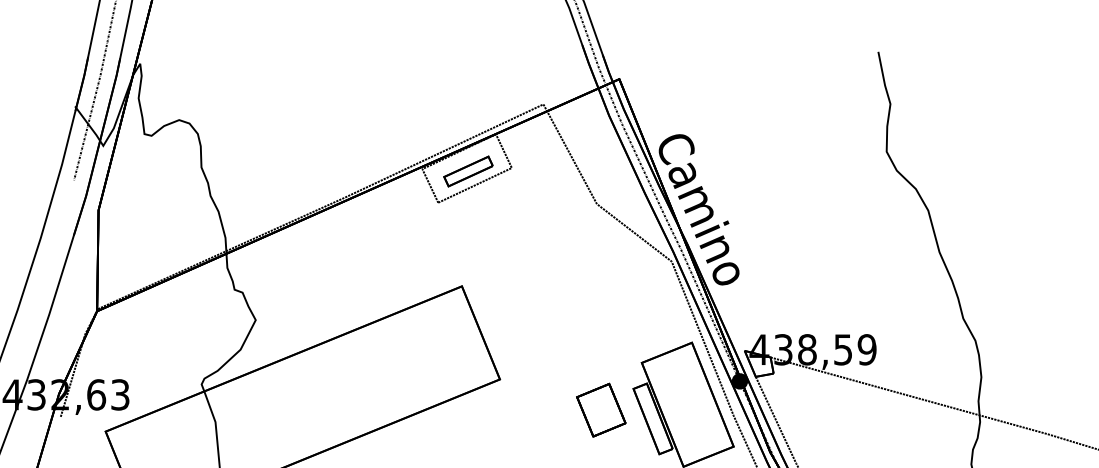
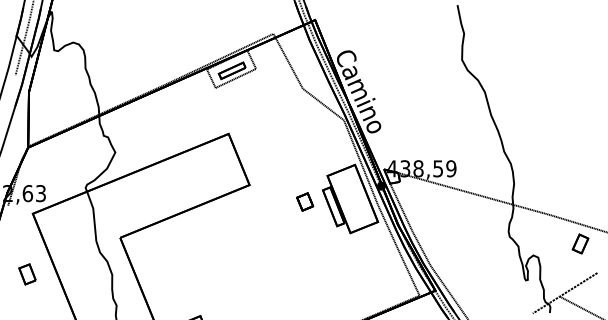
part: (599, 409) -> (304, 201), size x0.6

